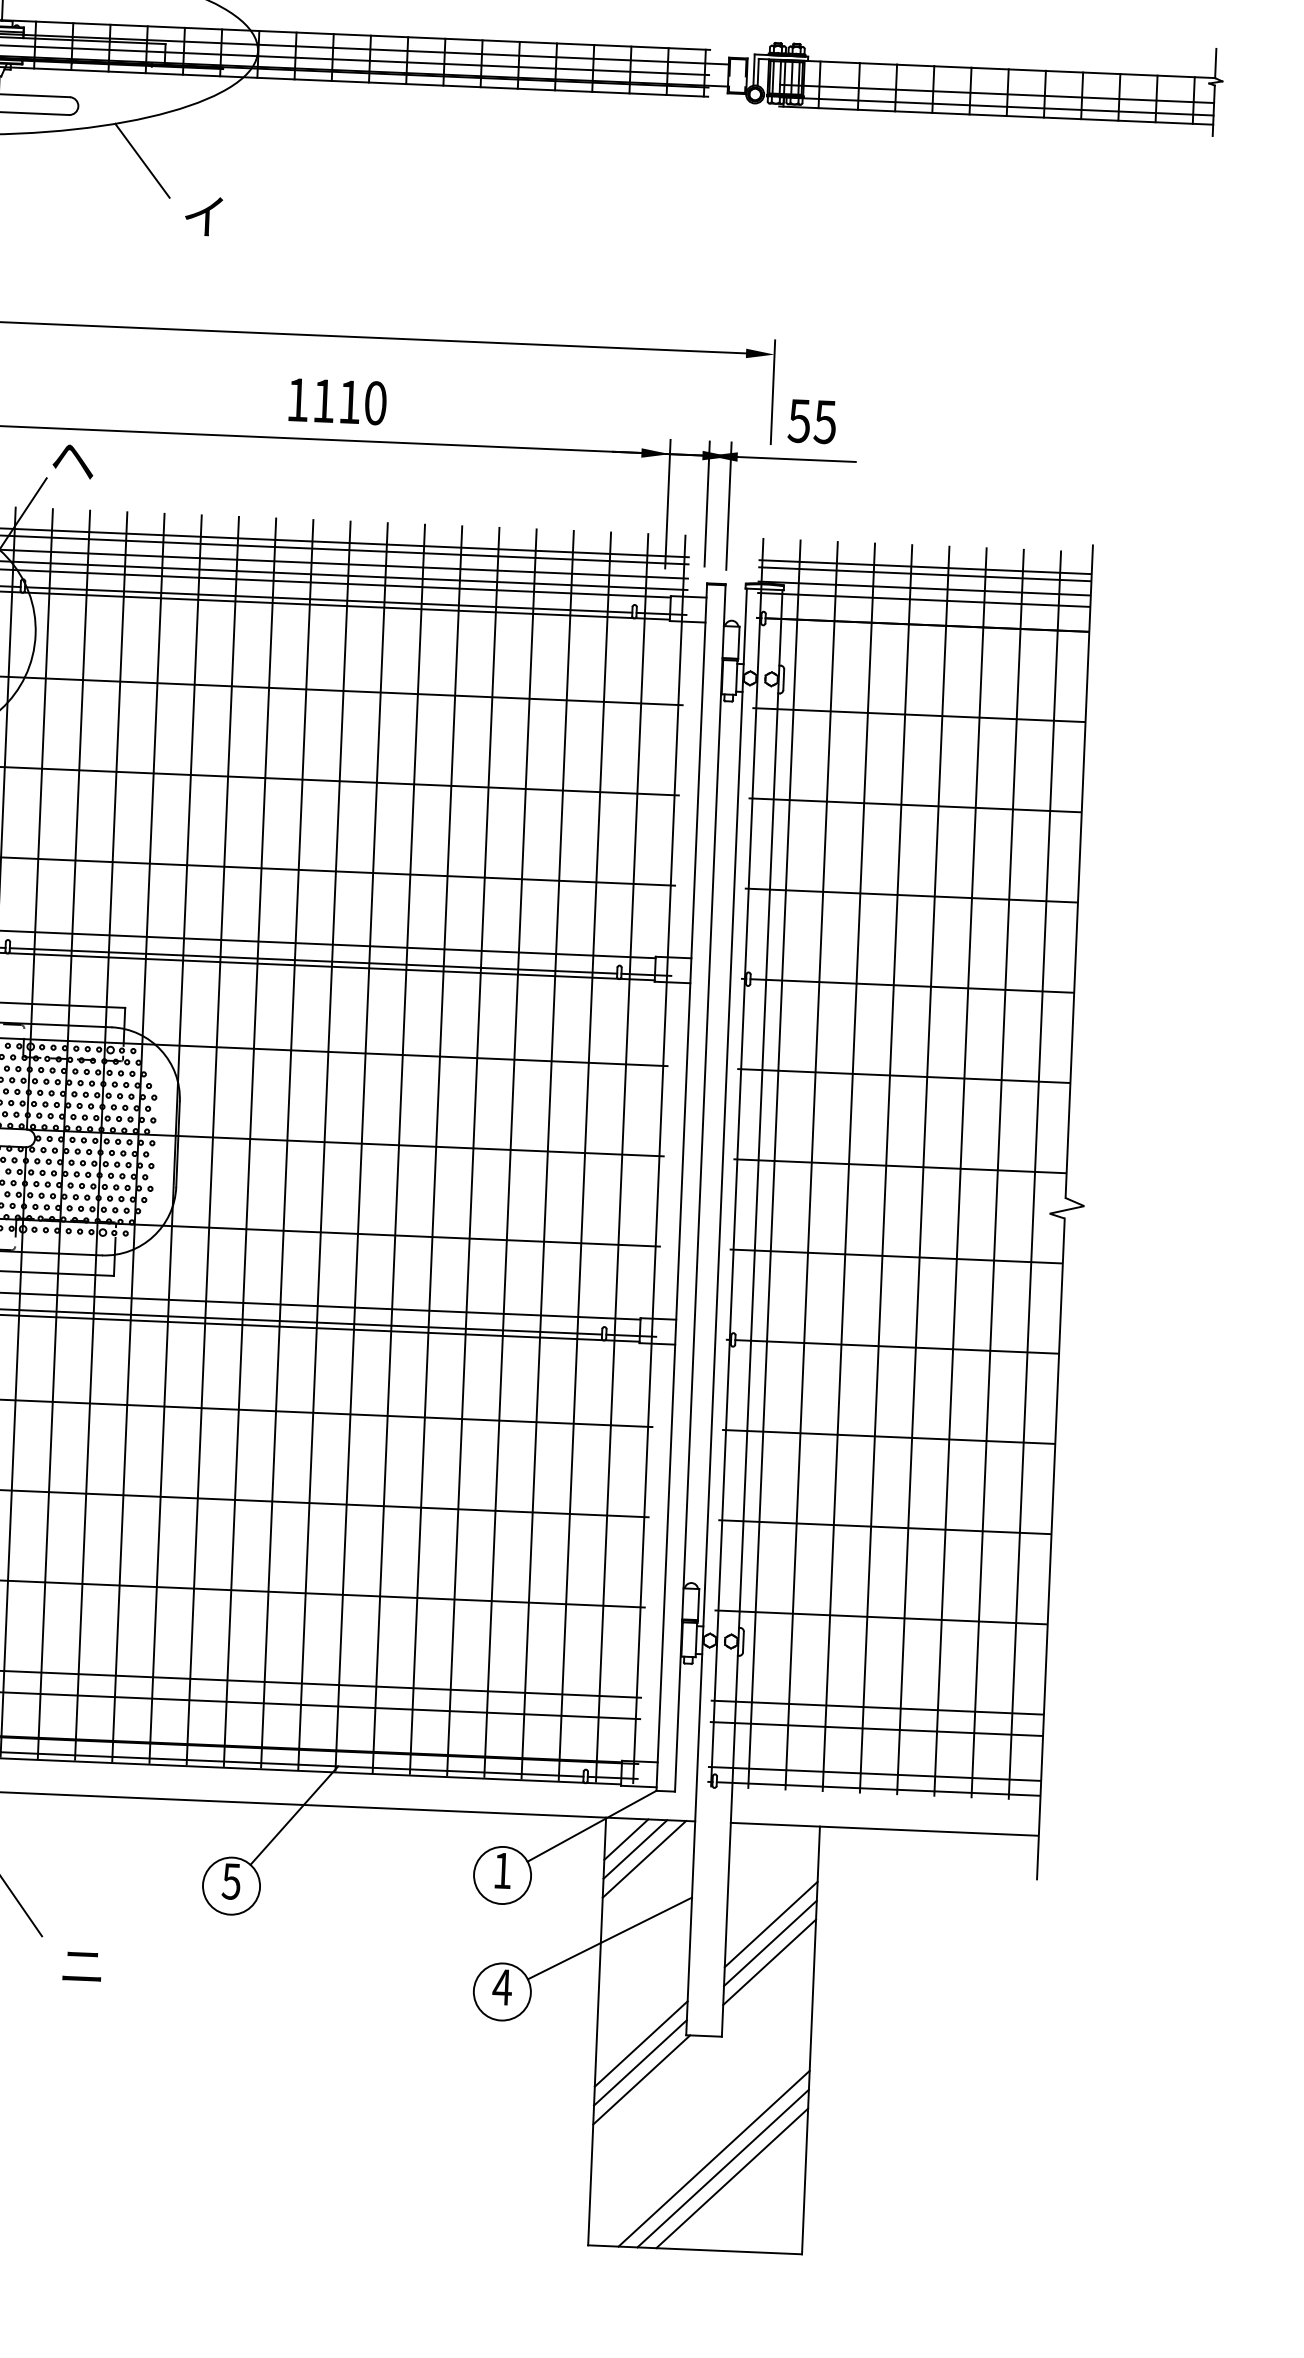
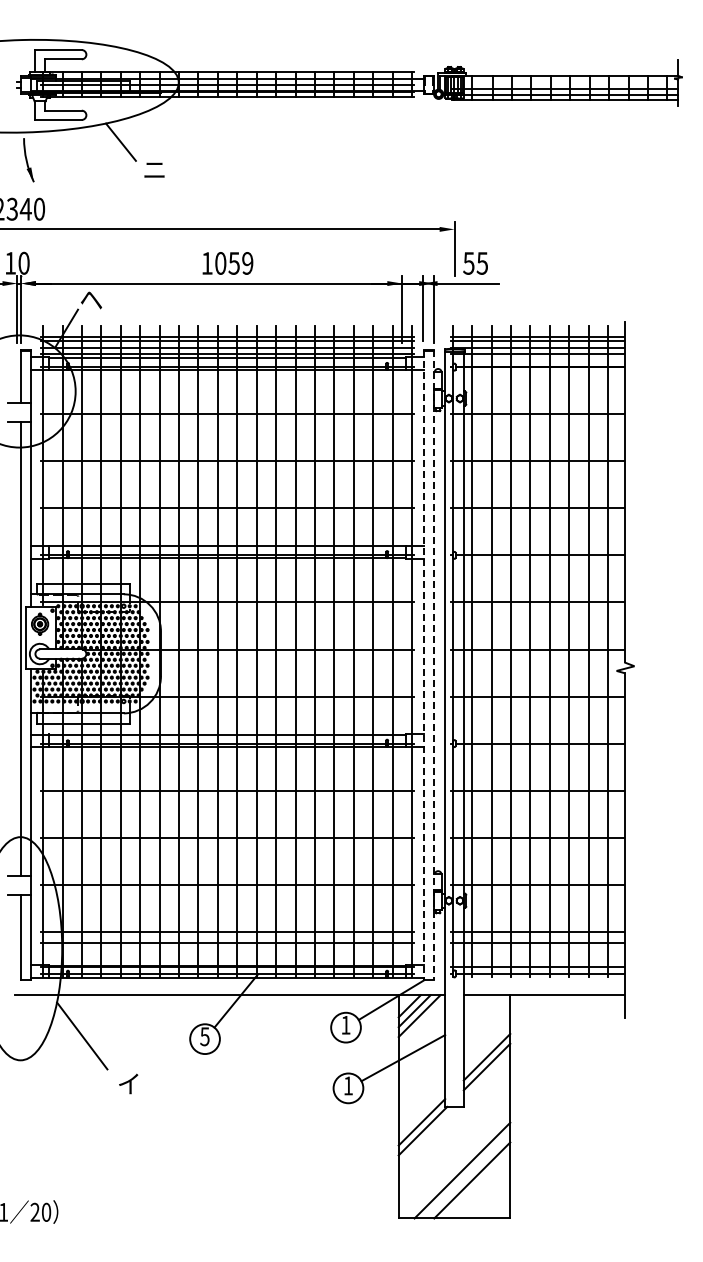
text: (204, 215) -> (154, 169), イ -> ニ
text: (350, 402) -> (234, 263), 1110 -> 1059
line: (682, 1187) -> (424, 665), solid -> dashed
line: (701, 1188) -> (434, 665), solid -> dashed
line: (770, 1924) -> (486, 1047), removed
text: (83, 1965) -> (129, 1083), ニ -> イ
text: (502, 1986) -> (348, 1085), 4 -> 1
line: (640, 2044) -> (421, 1112), removed
line: (723, 2168) -> (467, 1175), removed

